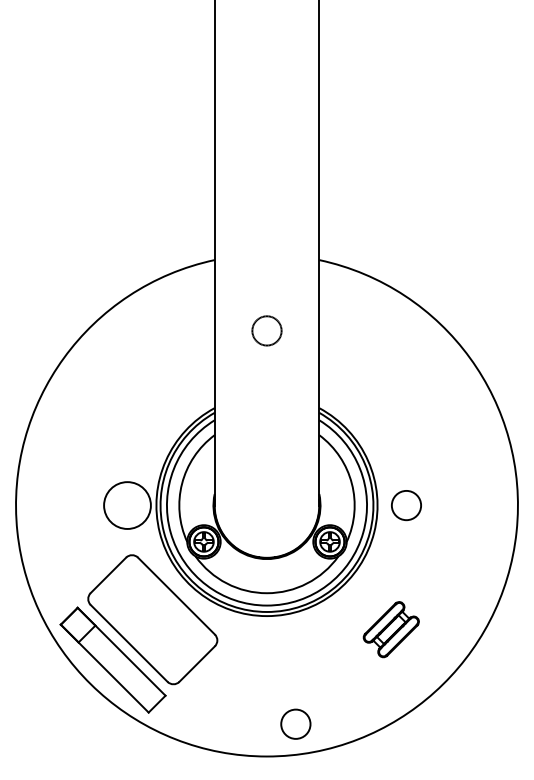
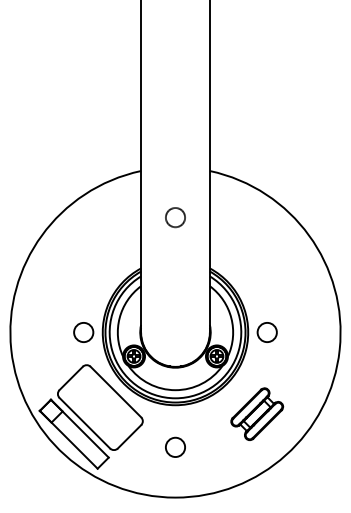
circle: (127, 505) -> (83, 332), size x0.62
part: (391, 628) -> (257, 413), size x1.43
circle: (295, 722) -> (175, 446), moved

